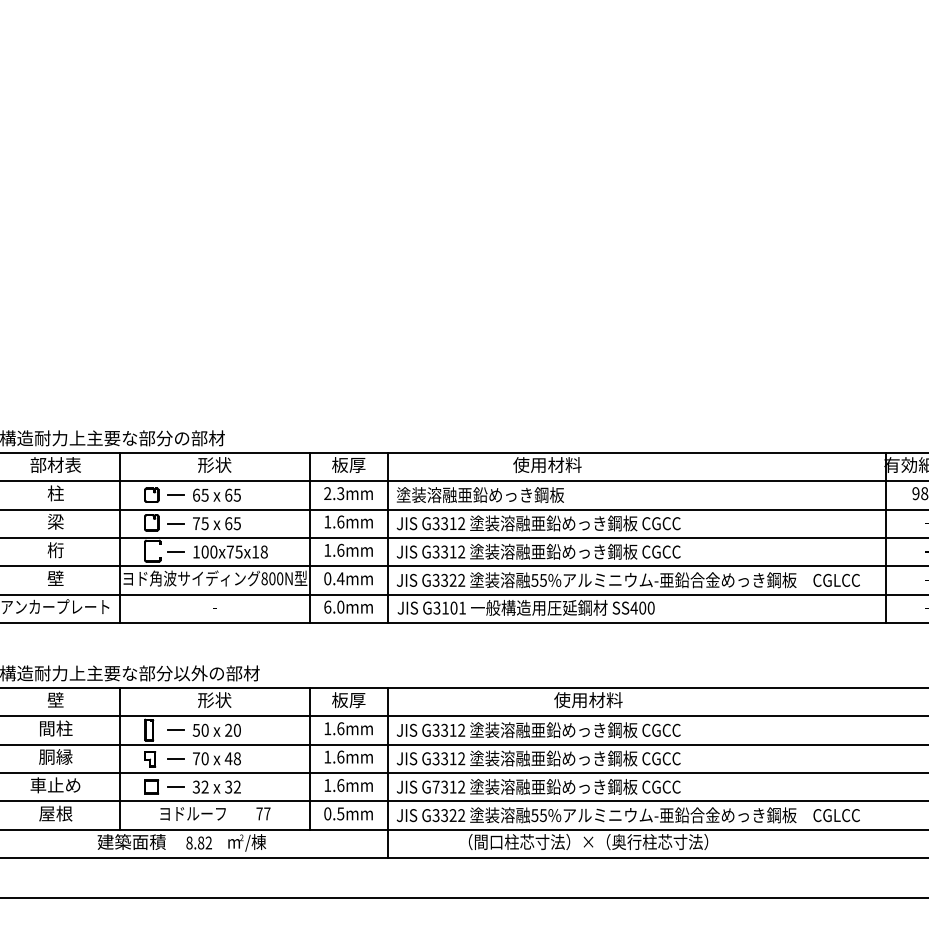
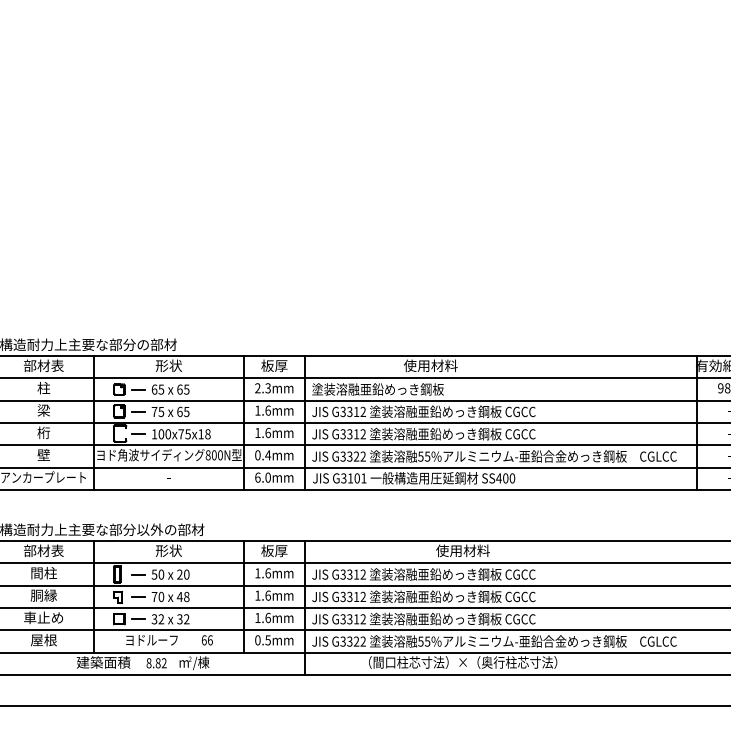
text: (55, 699) -> (43, 550), 壁 -> 部材表
text: (435, 787) -> (342, 619), G7312 -> G3312
text: (262, 814) -> (206, 640), 77 -> 66

